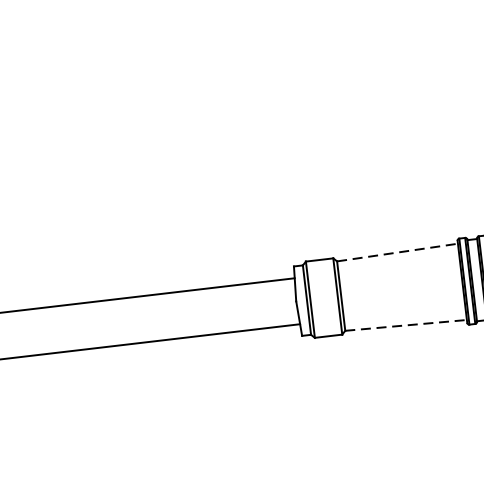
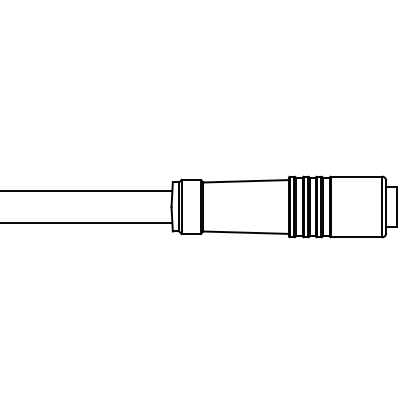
line: (398, 252) -> (246, 181), dashed -> solid
line: (406, 325) -> (246, 232), dashed -> solid

